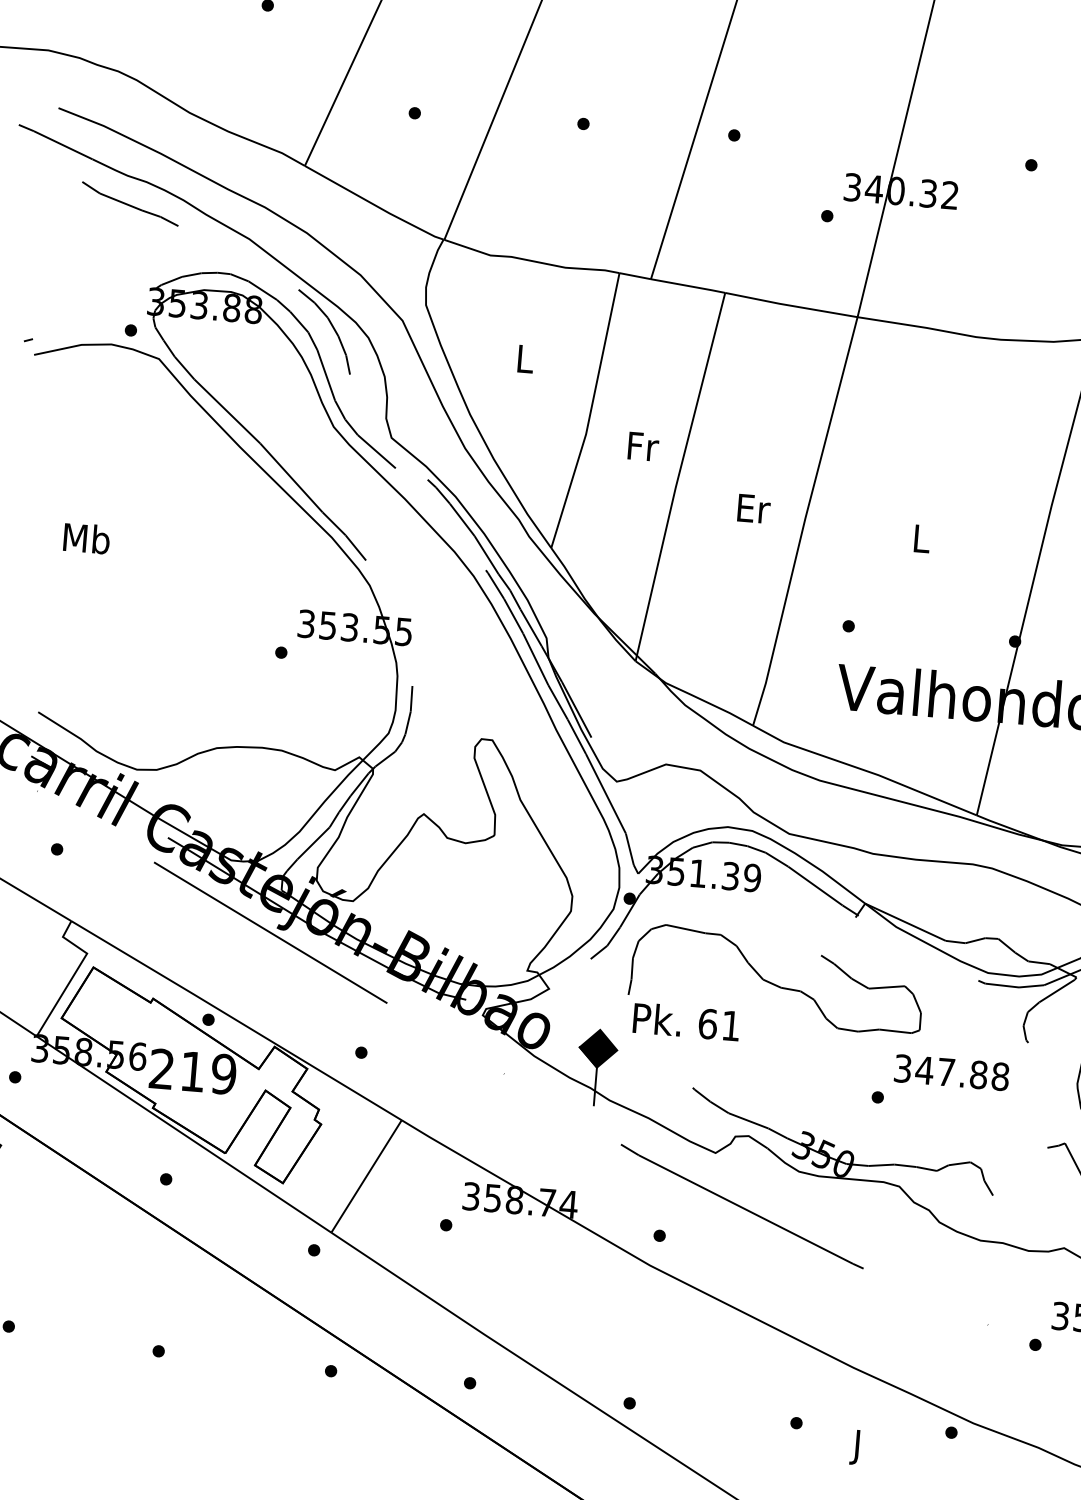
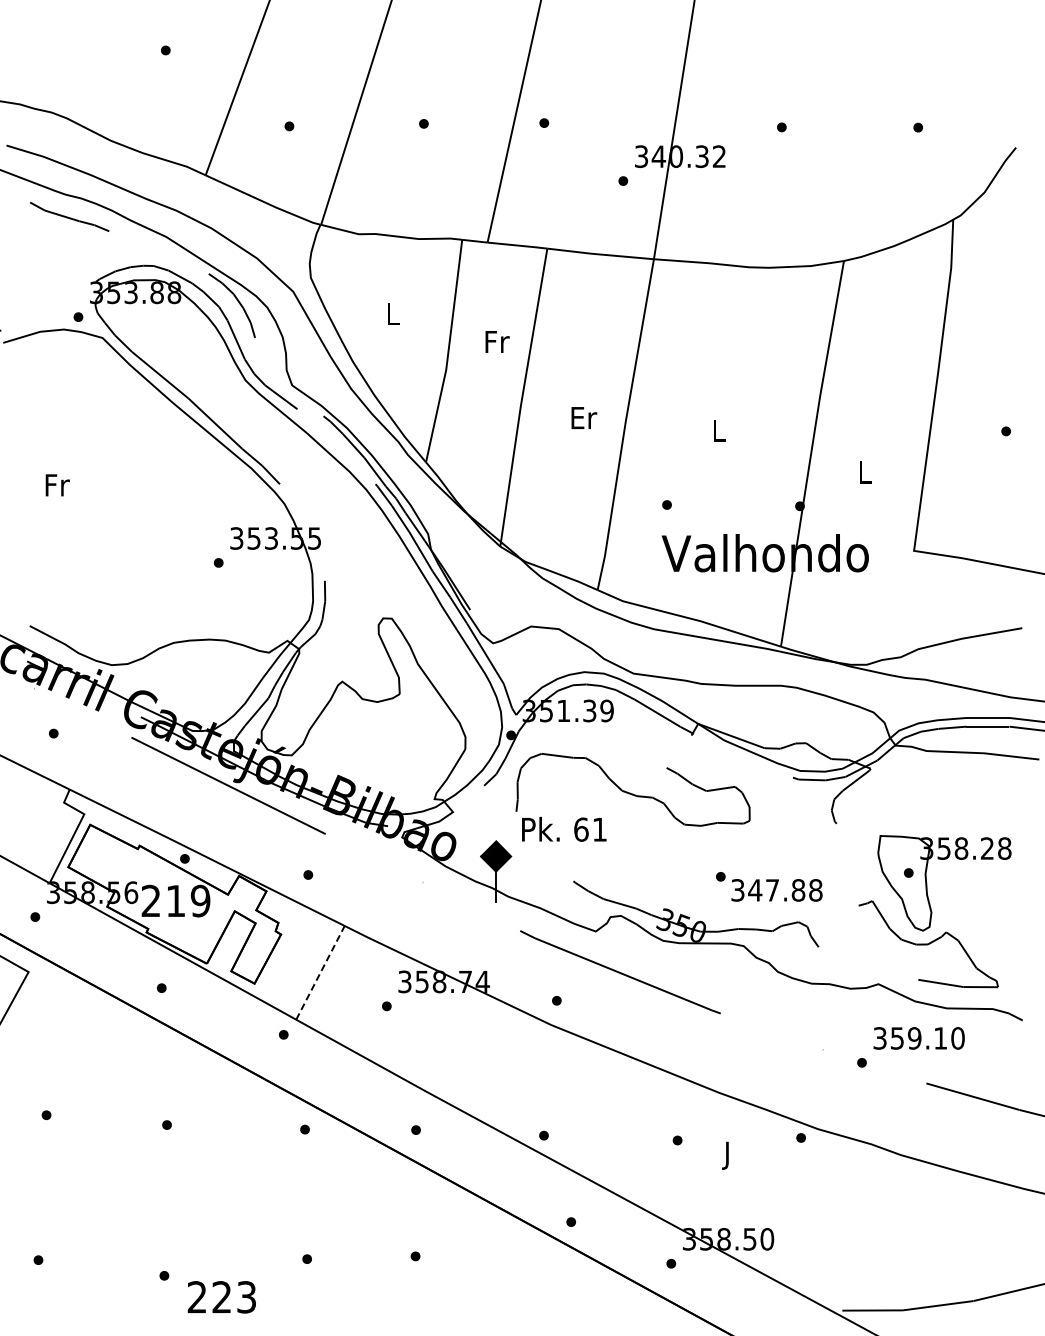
text: (643, 446) -> (497, 341), moved
text: (86, 537) -> (56, 484), Mb -> Fr
text: (951, 1072) -> (776, 890), moved
line: (366, 1176) -> (320, 972), solid -> dashed

